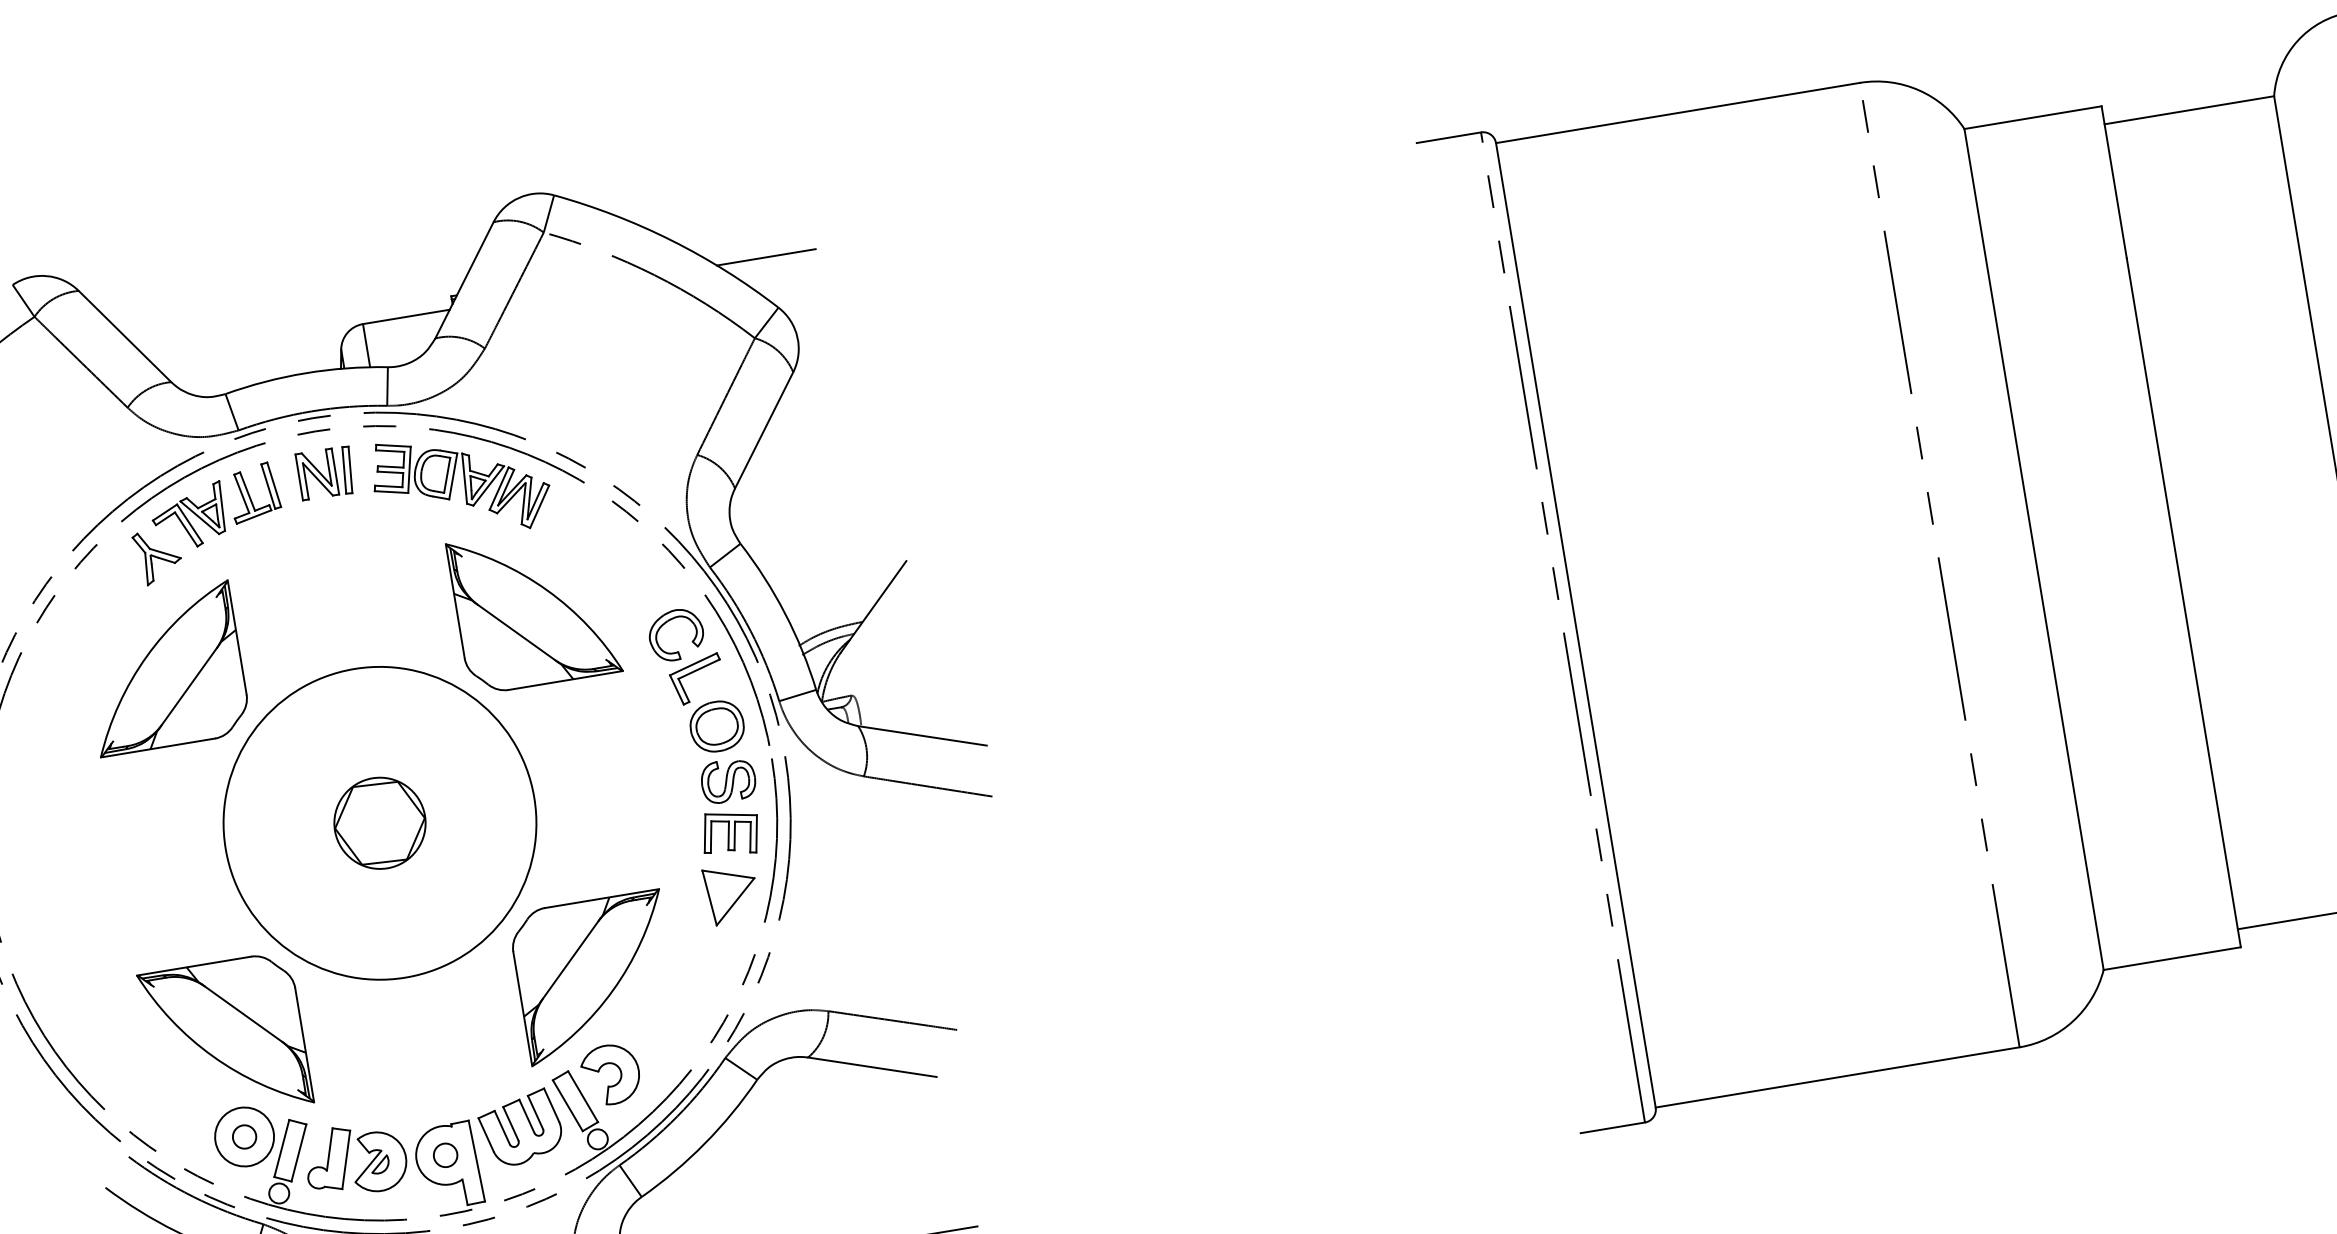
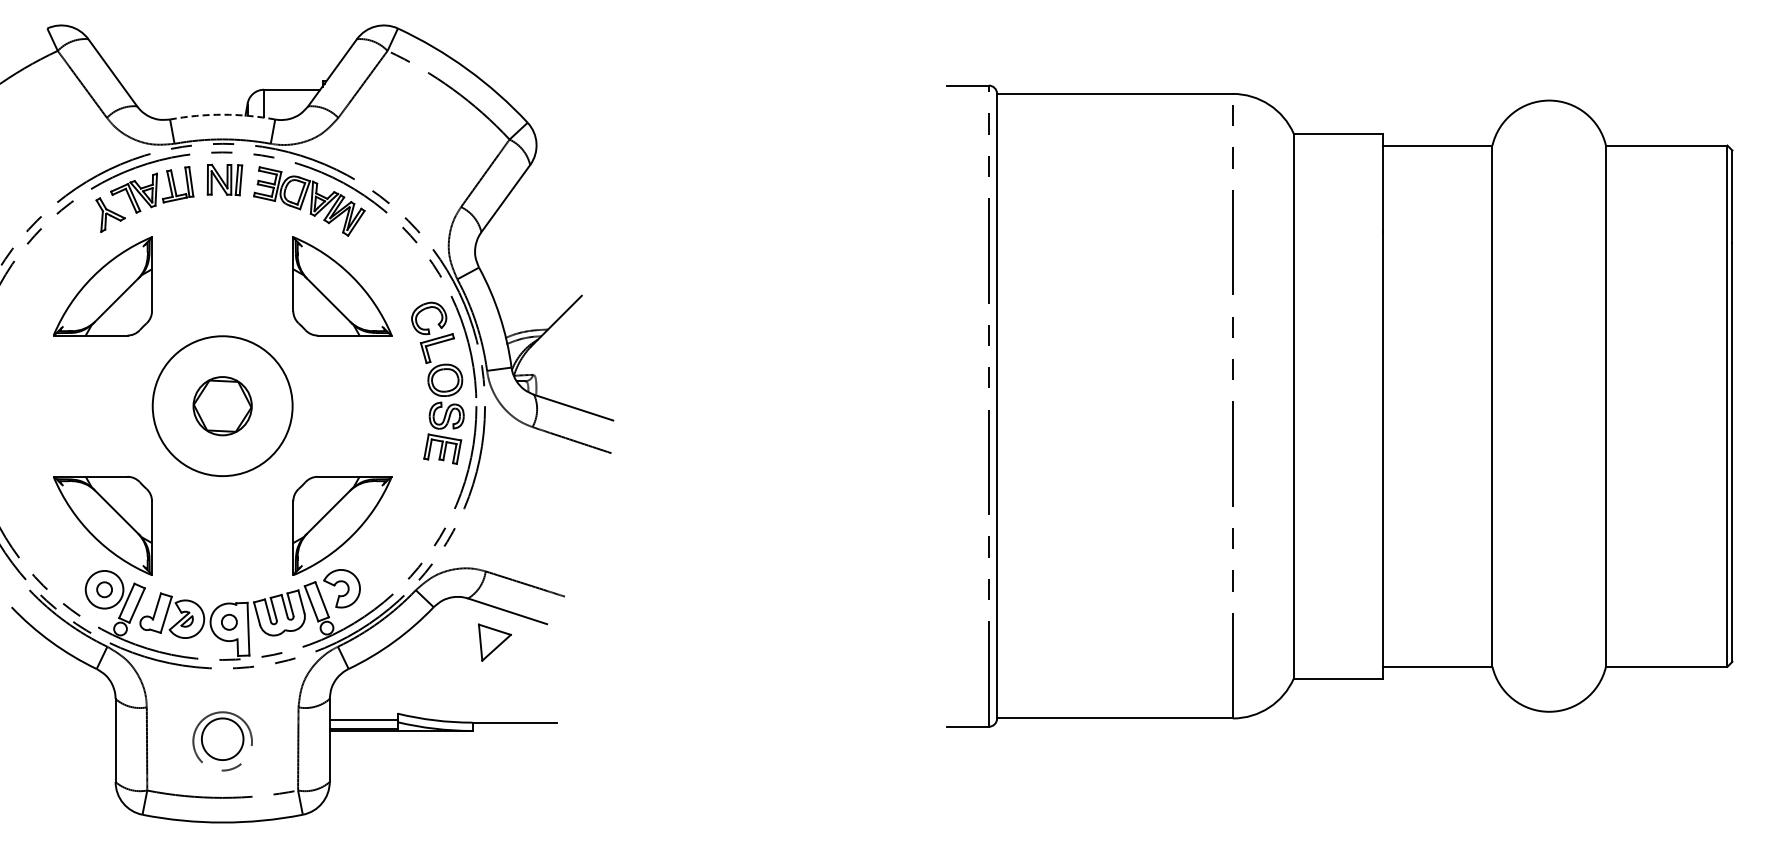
line: (766, 256) -> (525, 89), removed
arc: (305, 372) -> (222, 114), solid -> dashed
circle: (379, 823) -> (222, 406), size x0.7
part: (730, 894) -> (494, 642), moved

